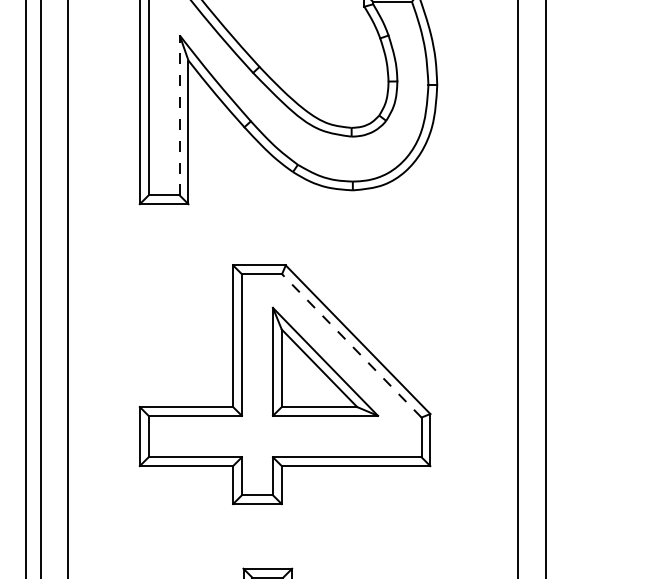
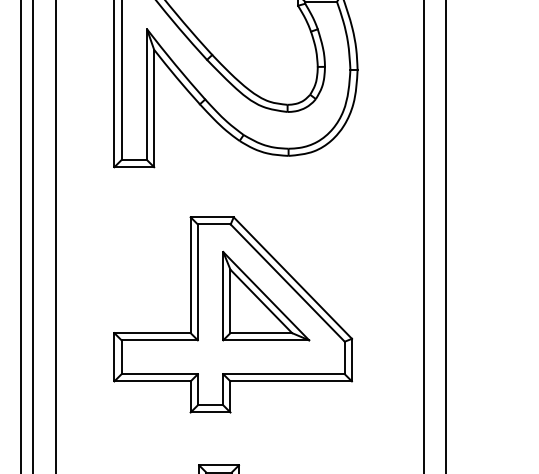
line: (179, 114) -> (146, 93), dashed -> solid
line: (351, 345) -> (287, 282), dashed -> solid

